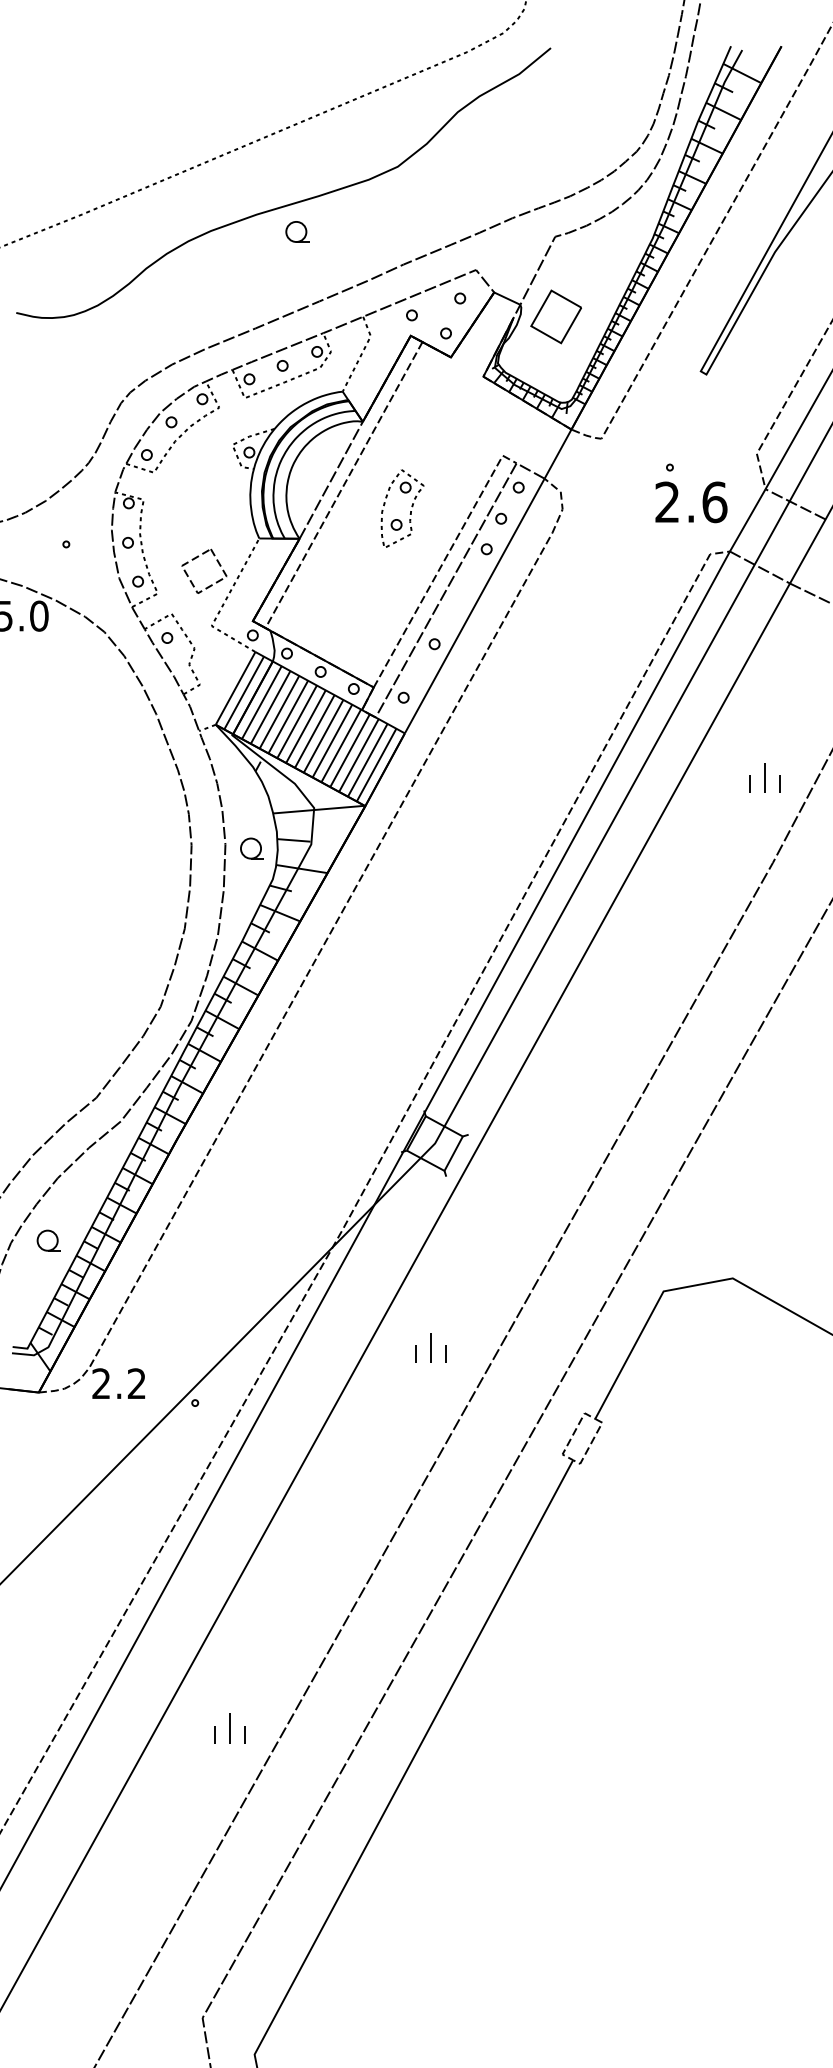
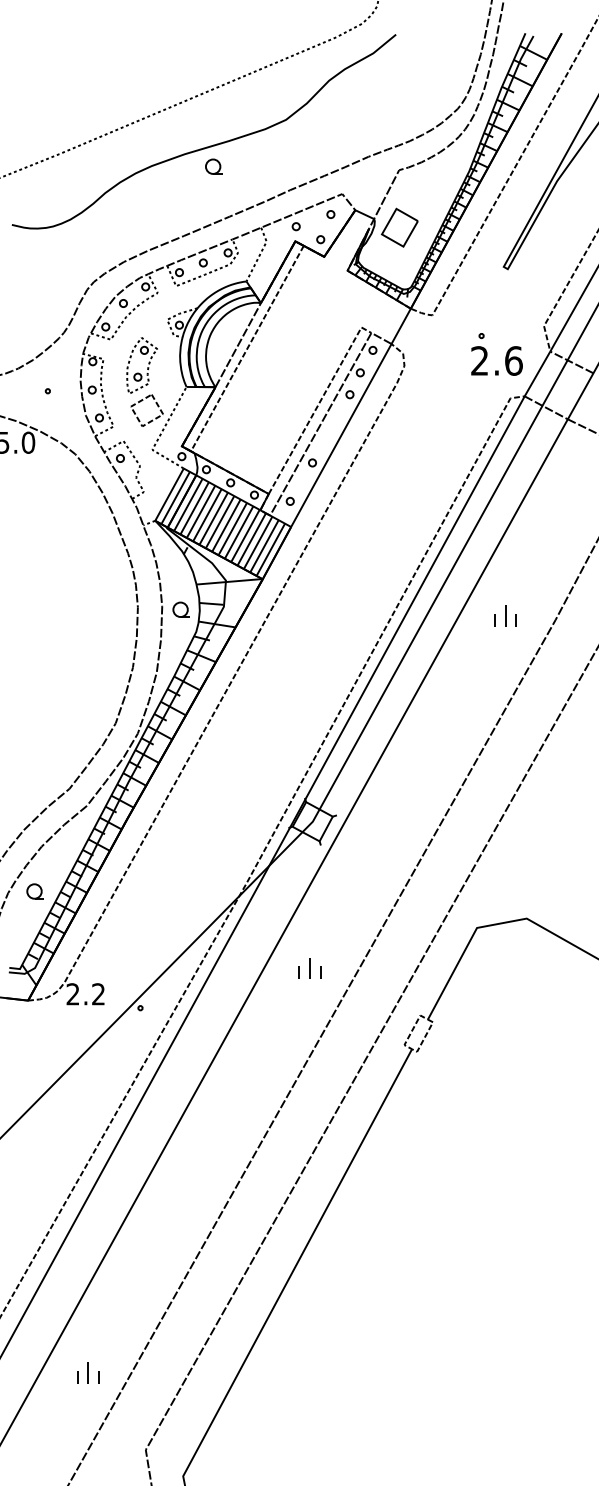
part: (410, 511) -> (147, 367), moved
part: (764, 777) -> (504, 615), moved
part: (229, 1728) -> (88, 1372), moved

